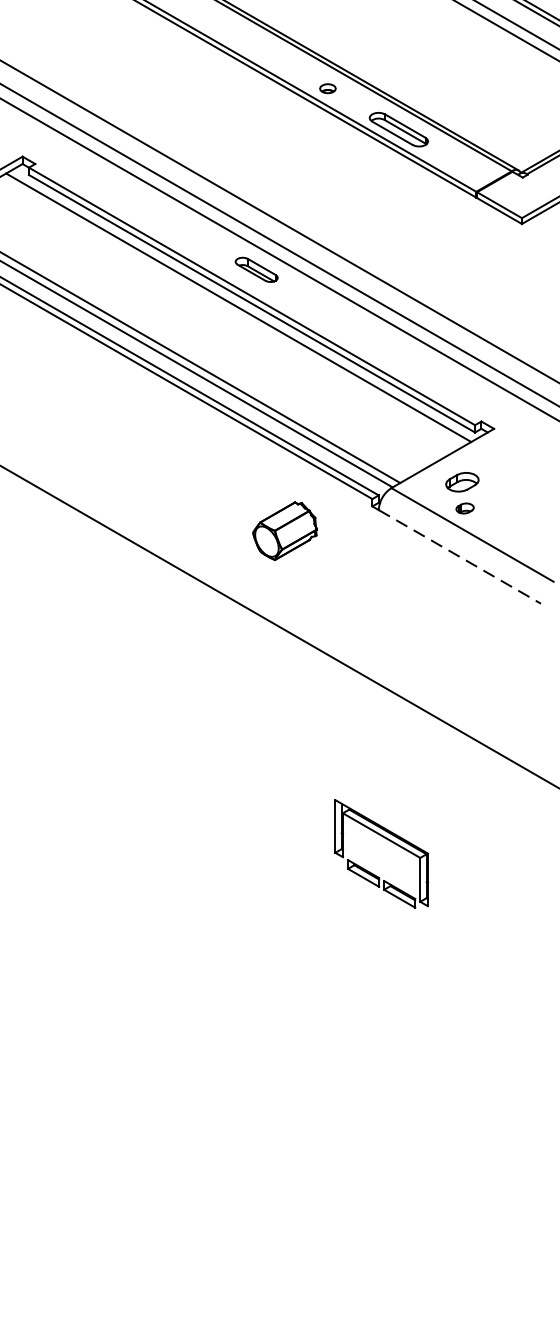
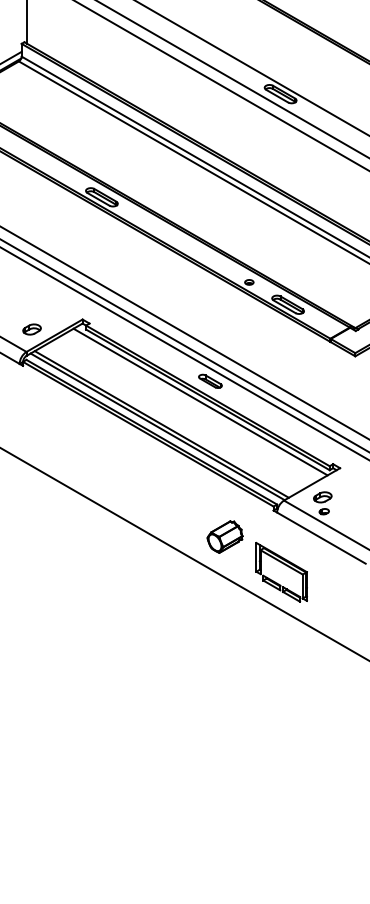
part: (284, 530) -> (224, 536), moved
line: (460, 557) -> (321, 538), dashed -> solid
part: (381, 854) -> (281, 572), moved

